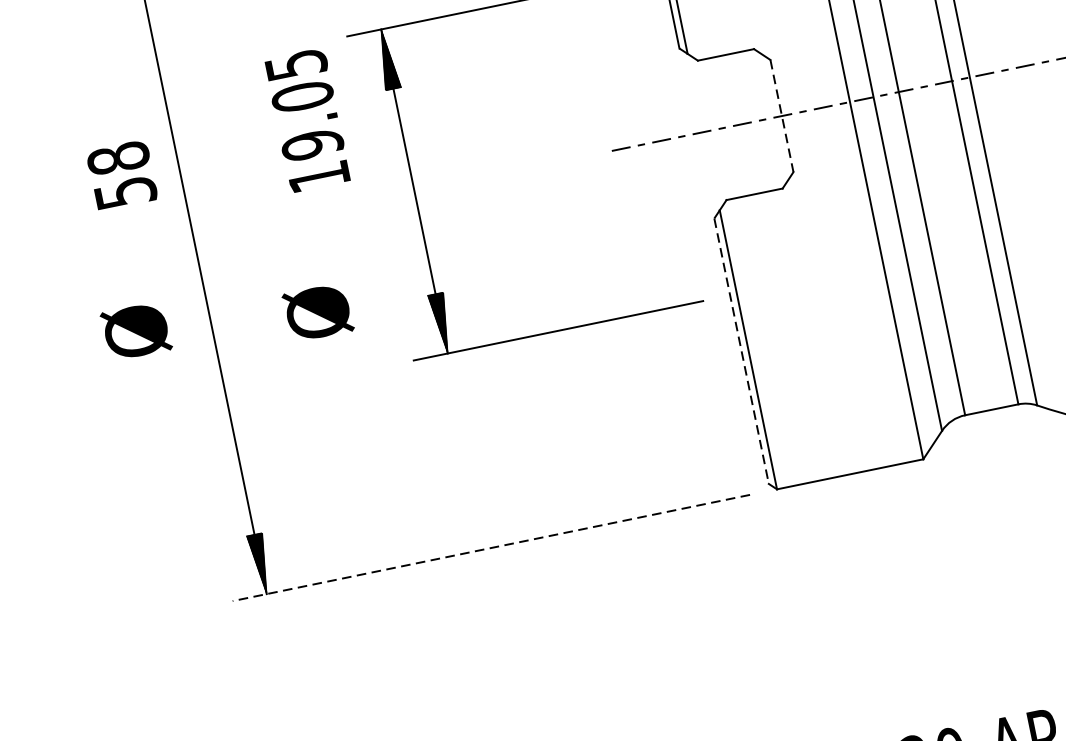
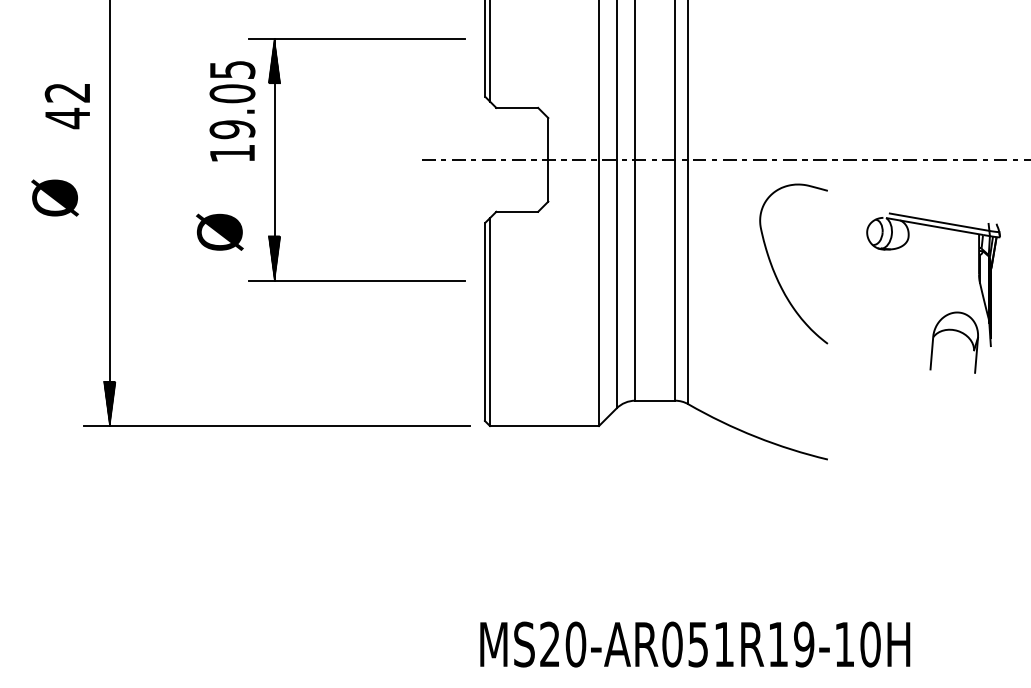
line: (782, 115) -> (548, 159), dashed -> solid
text: (307, 120) -> (232, 111), moved
text: (121, 175) -> (67, 105), 58 -> 42
text: (317, 311) -> (219, 231), moved
text: (135, 330) -> (54, 197), moved
line: (741, 351) -> (484, 322), dashed -> solid
line: (491, 548) -> (277, 426), dashed -> solid

